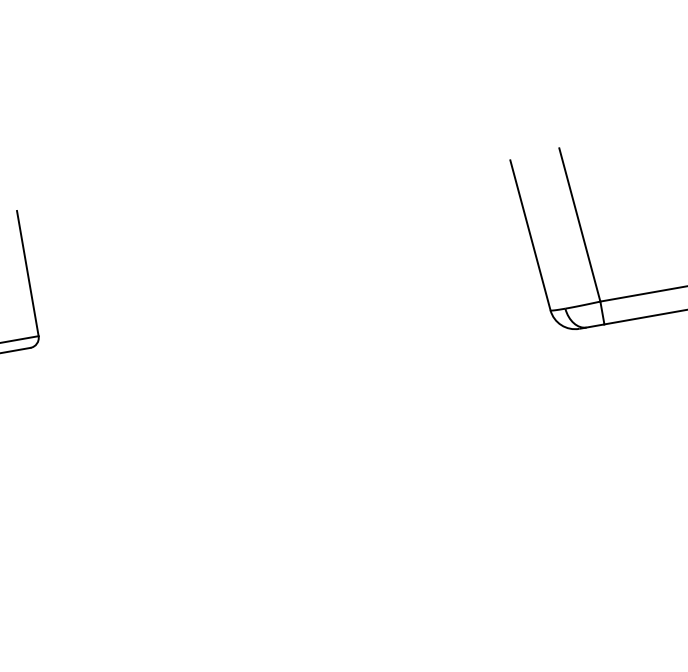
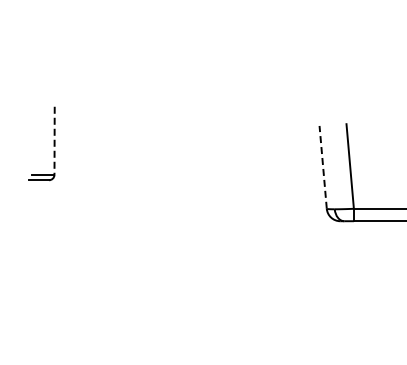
line: (531, 235) -> (323, 167), solid -> dashed
line: (27, 274) -> (54, 141), solid -> dashed

